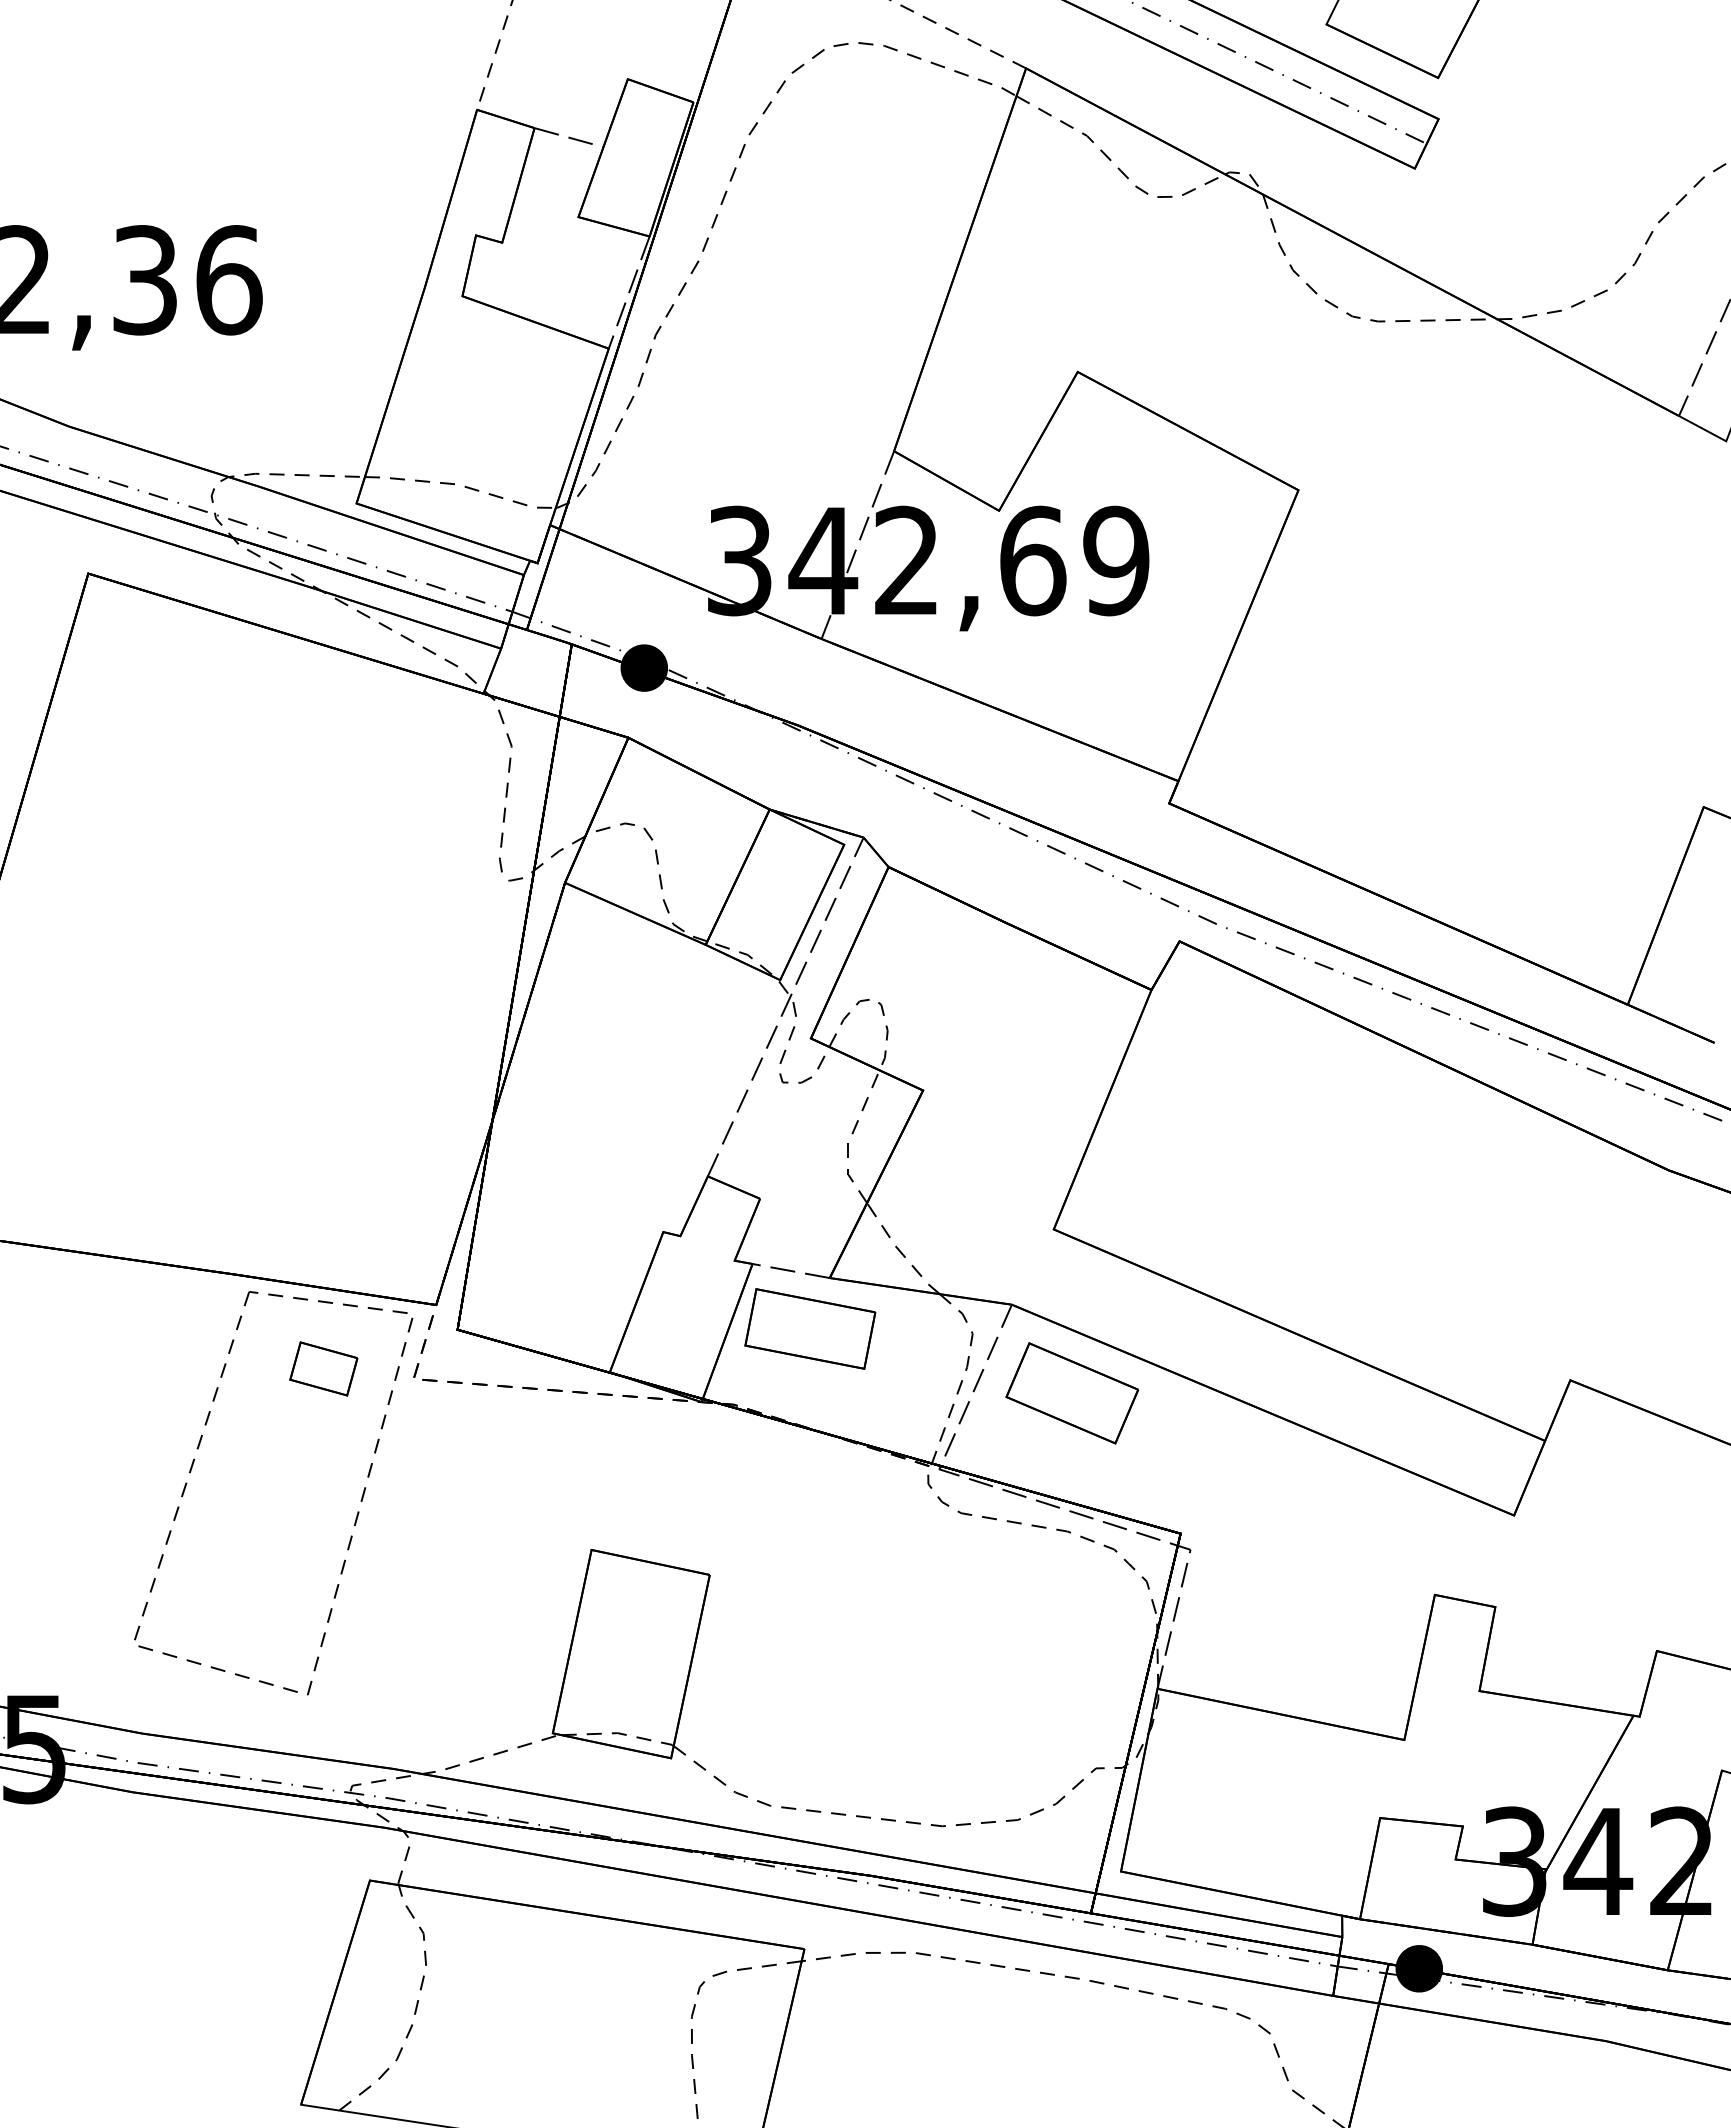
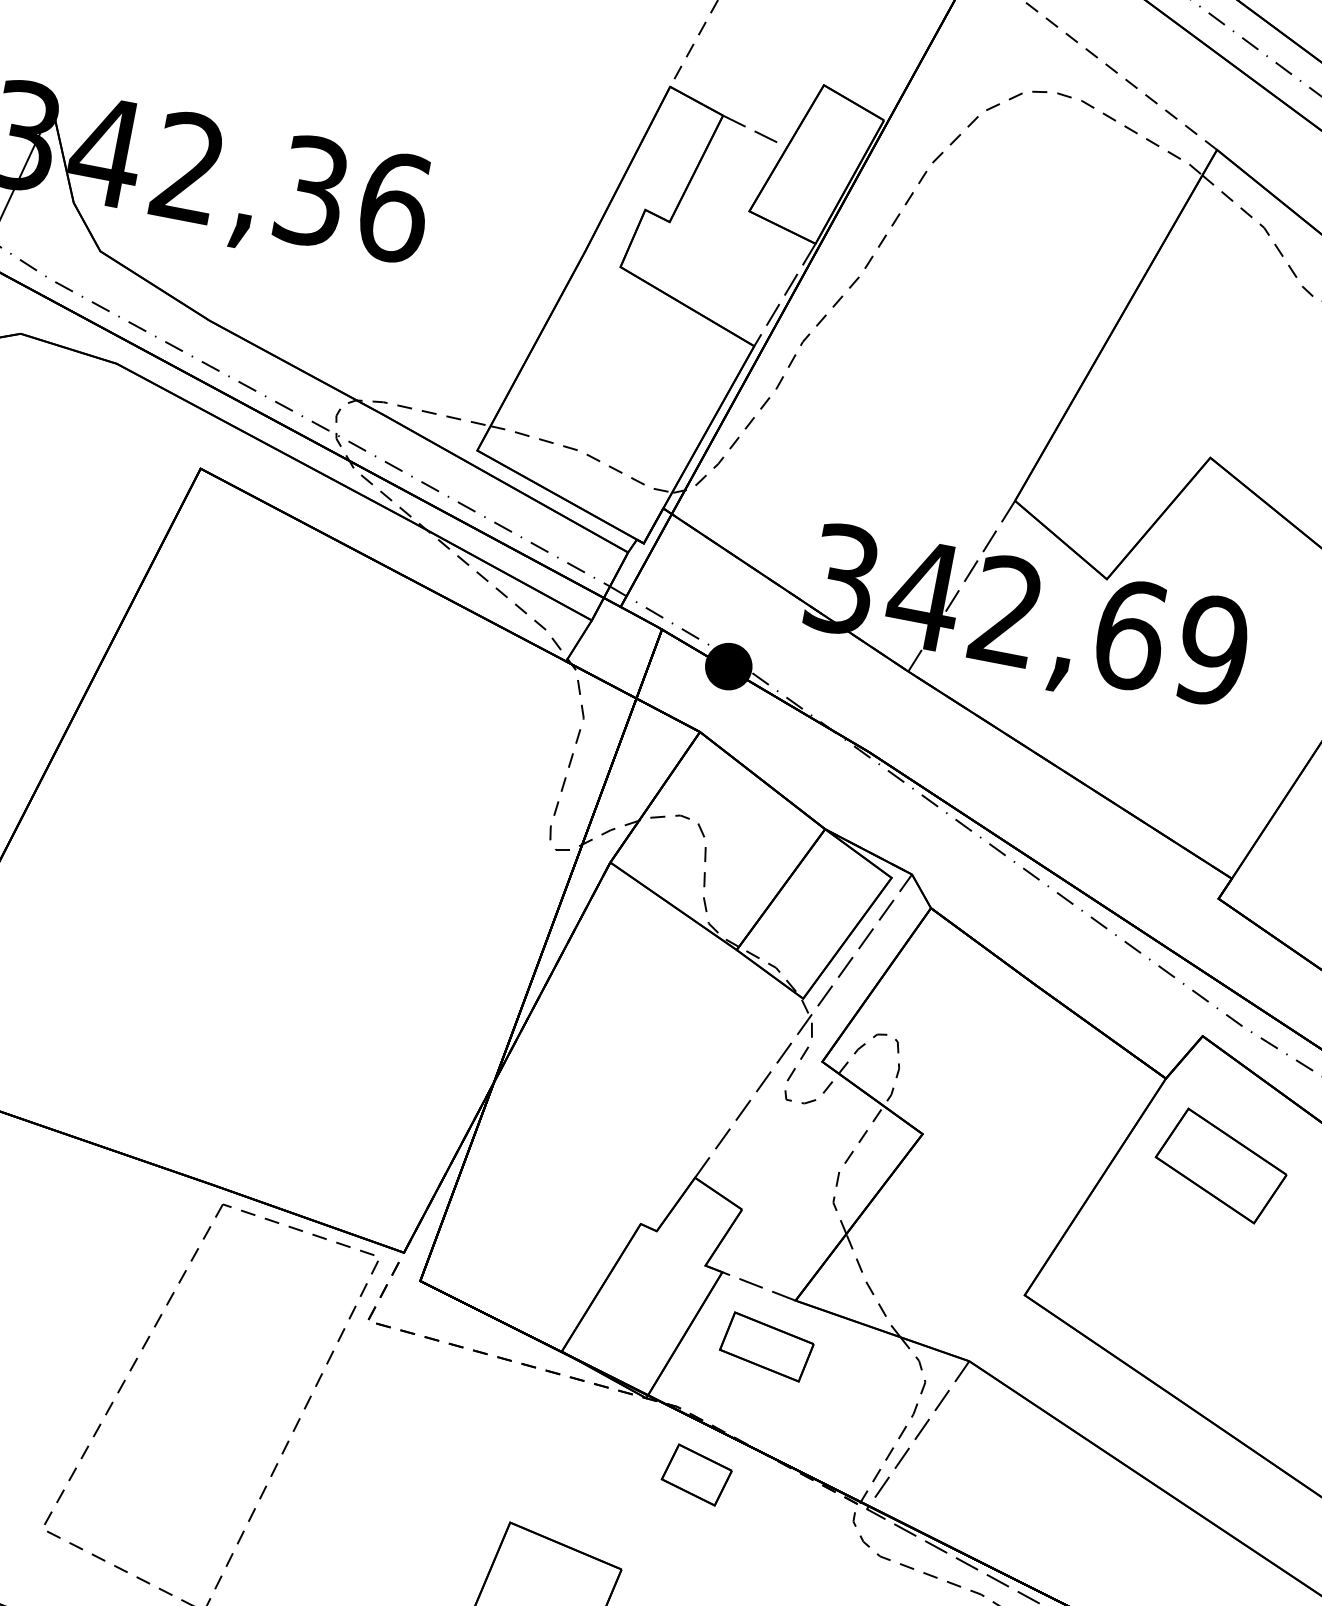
part: (810, 1328) -> (767, 1346), size x0.7
part: (323, 1368) -> (696, 1474), moved
part: (1071, 1393) -> (1220, 1165), moved

